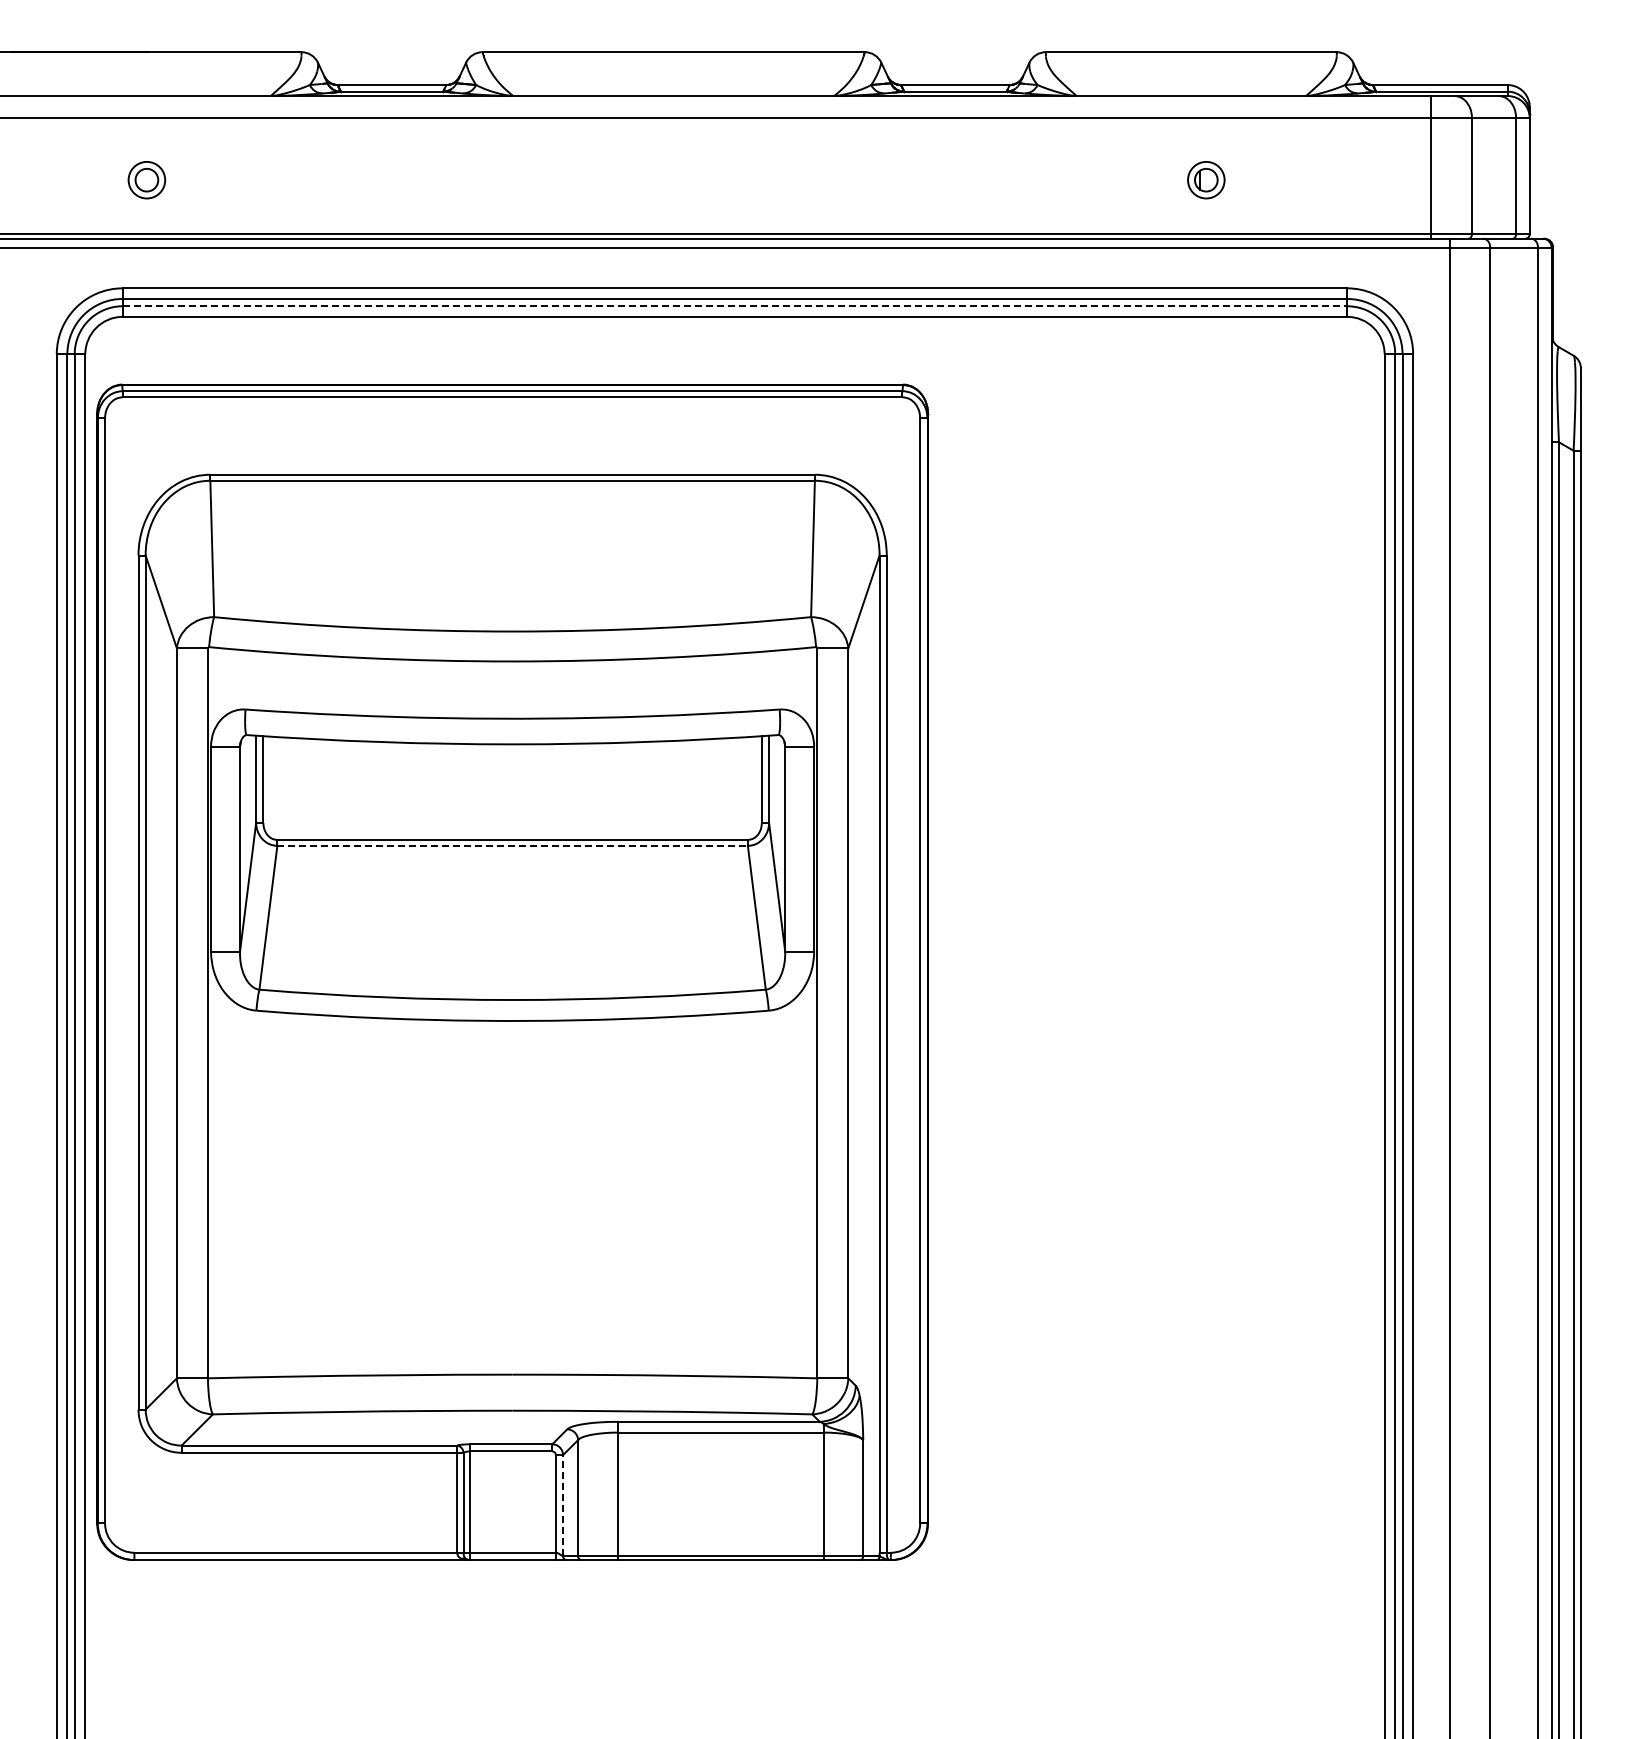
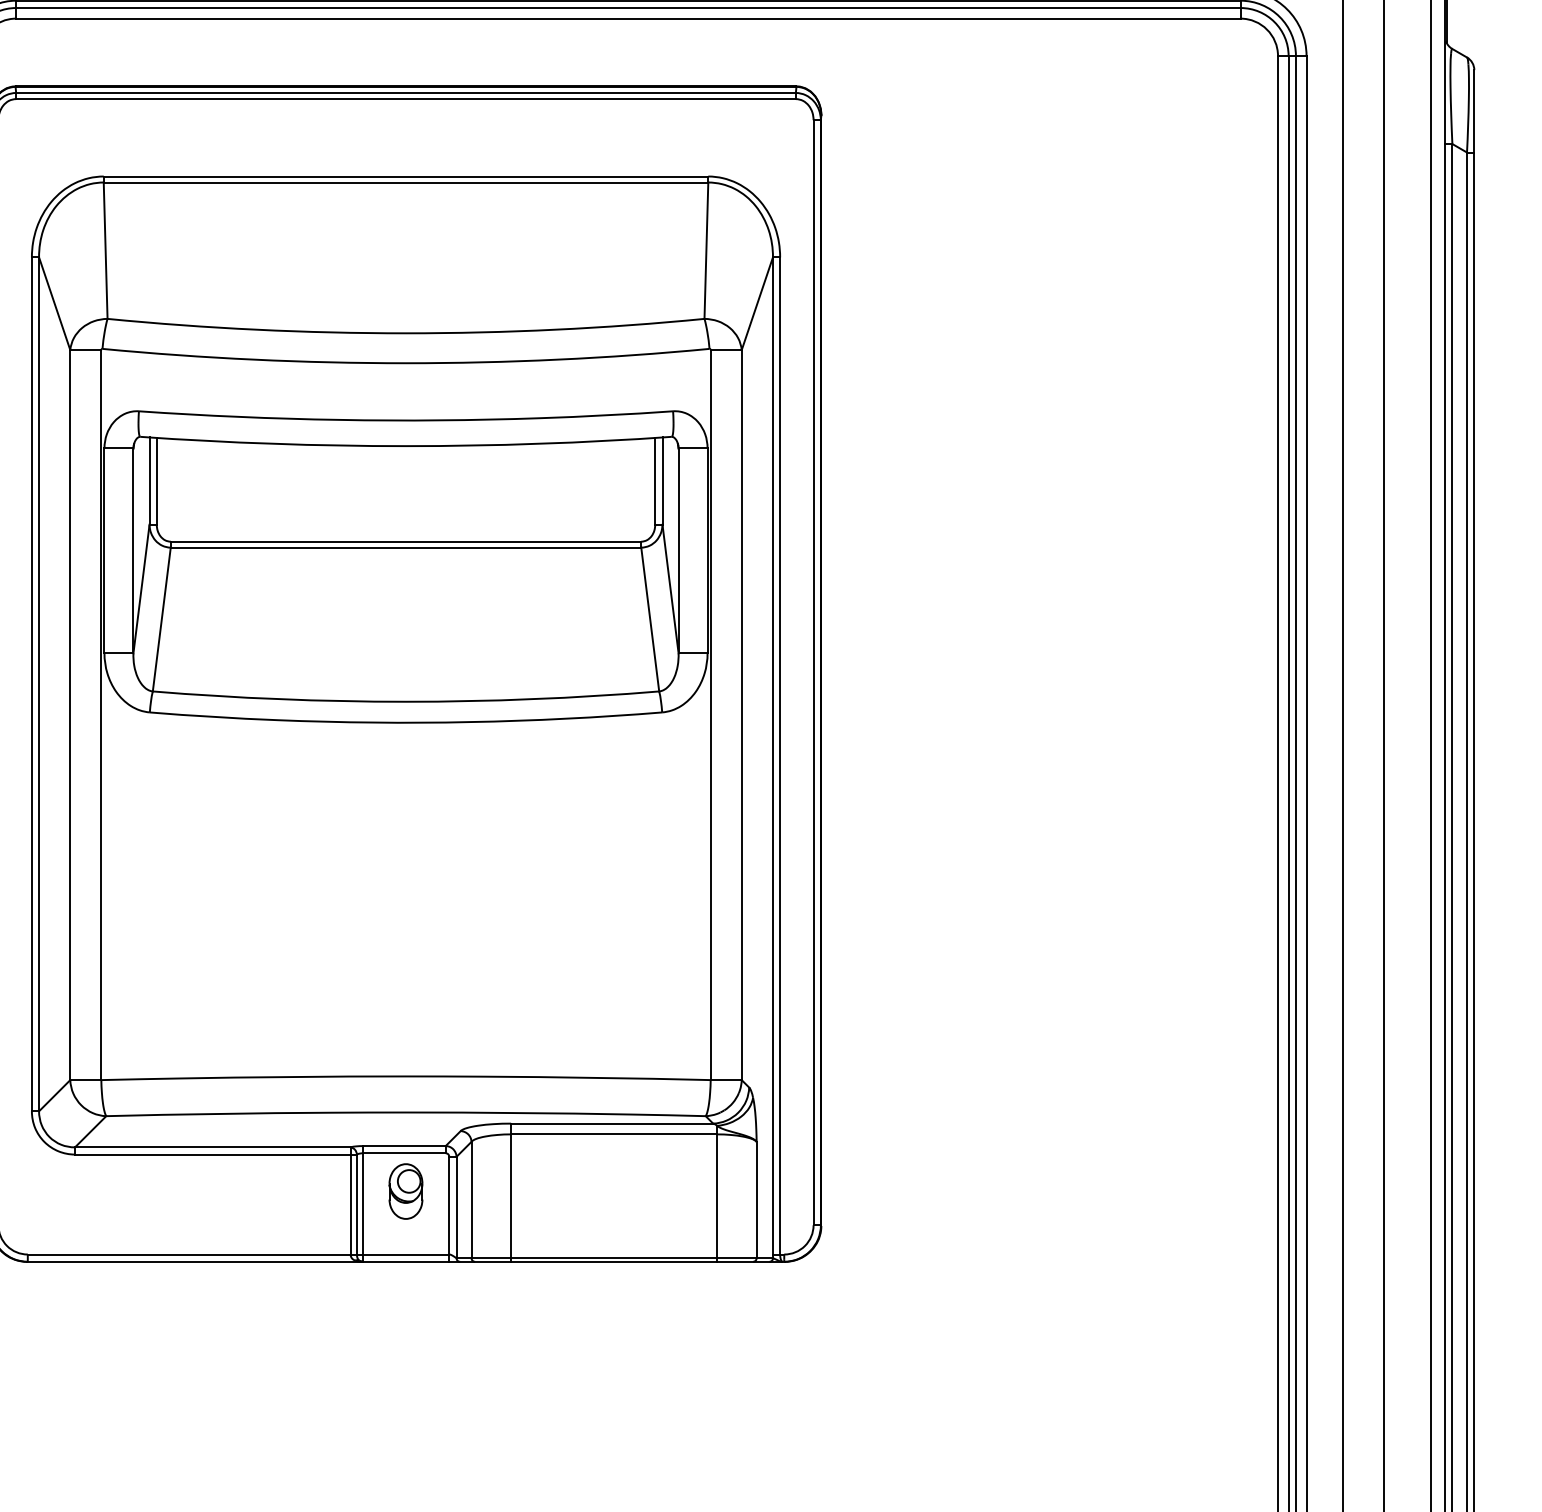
line: (735, 306) -> (628, 8), dashed -> solid
line: (513, 845) -> (406, 547), dashed -> solid
part: (512, 1489) -> (405, 1191), added
line: (563, 1505) -> (456, 1207), dashed -> solid

